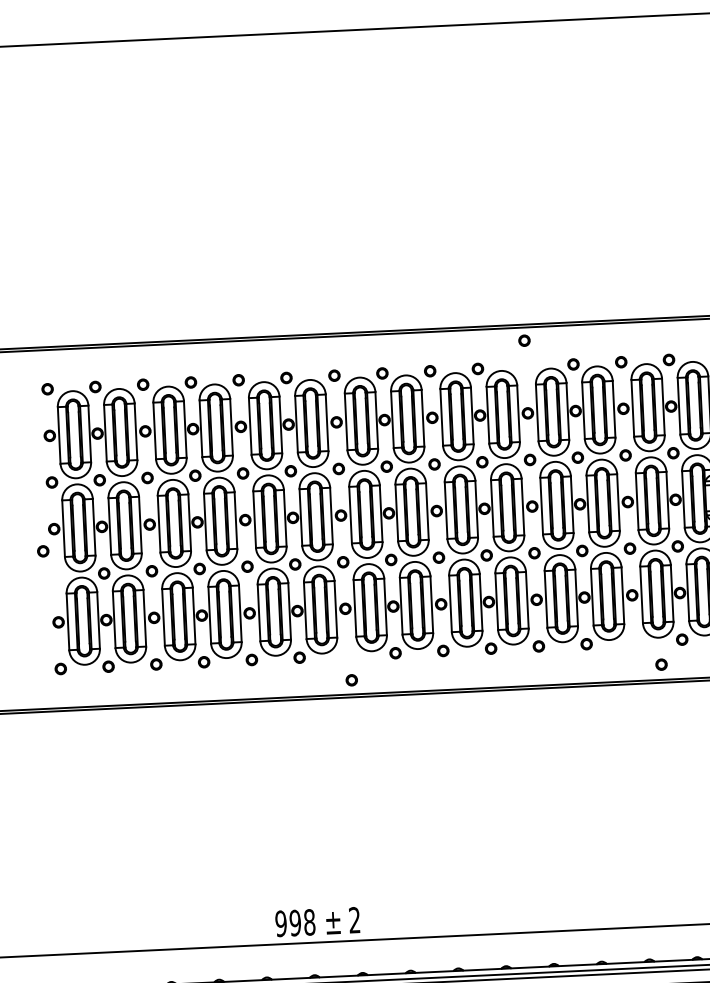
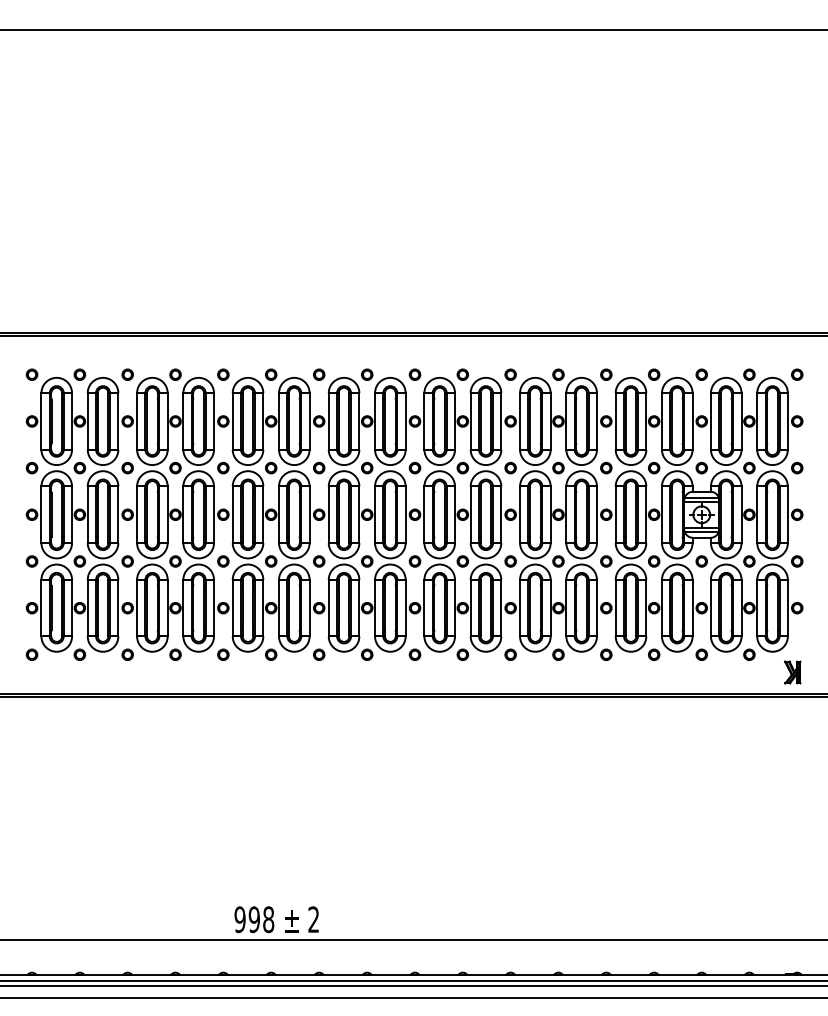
part: (524, 340) -> (510, 374), moved
part: (42, 551) -> (31, 561), moved
part: (661, 664) -> (606, 654), moved
part: (352, 679) -> (319, 654), moved

